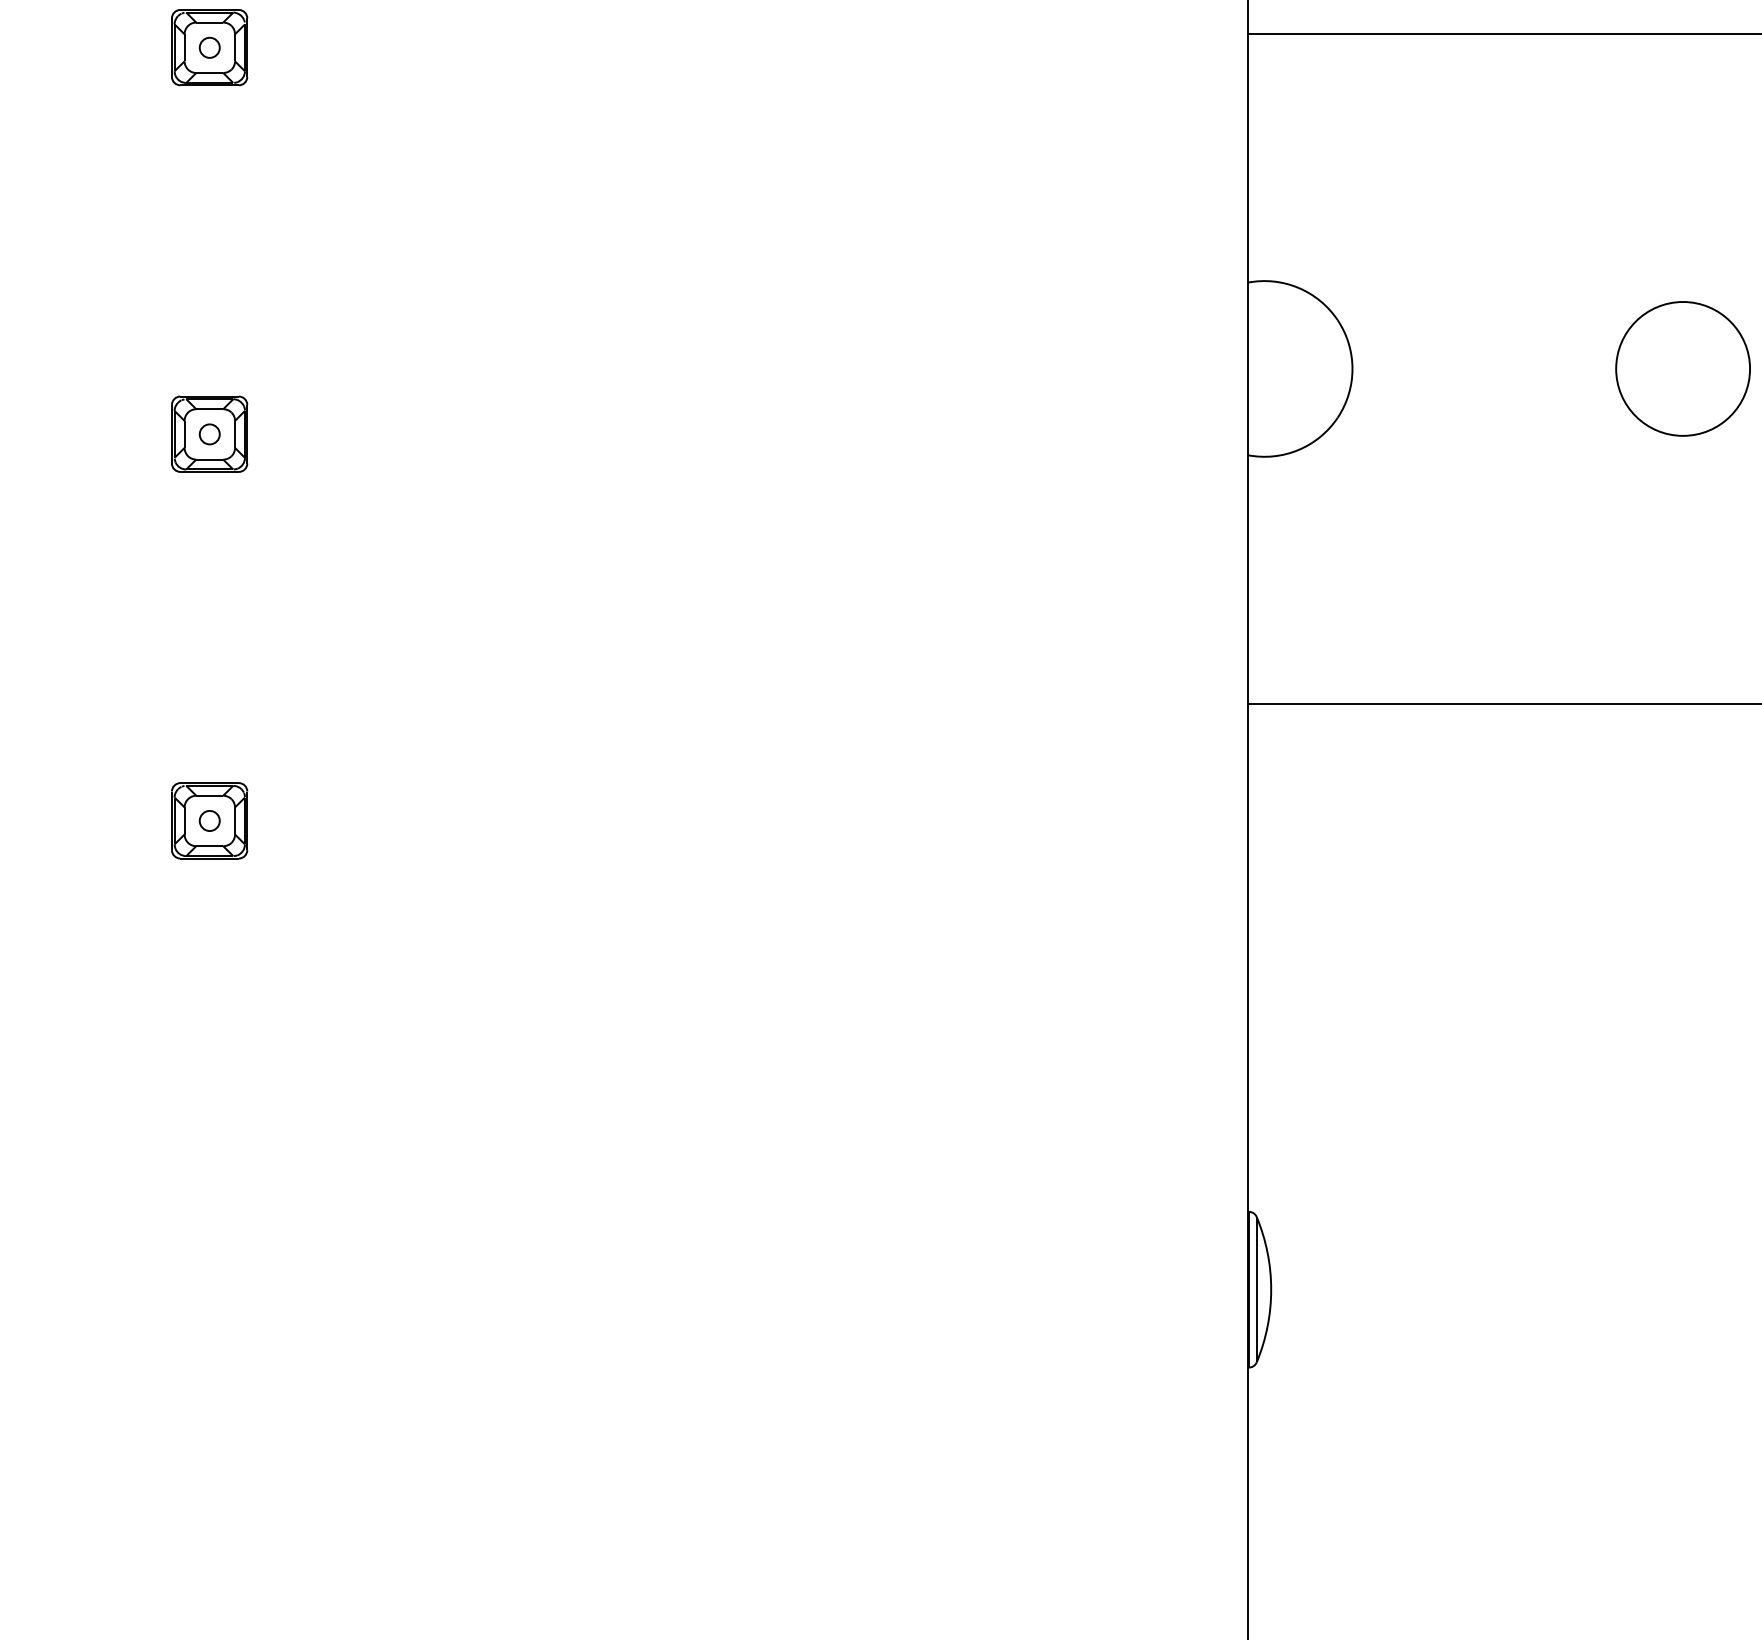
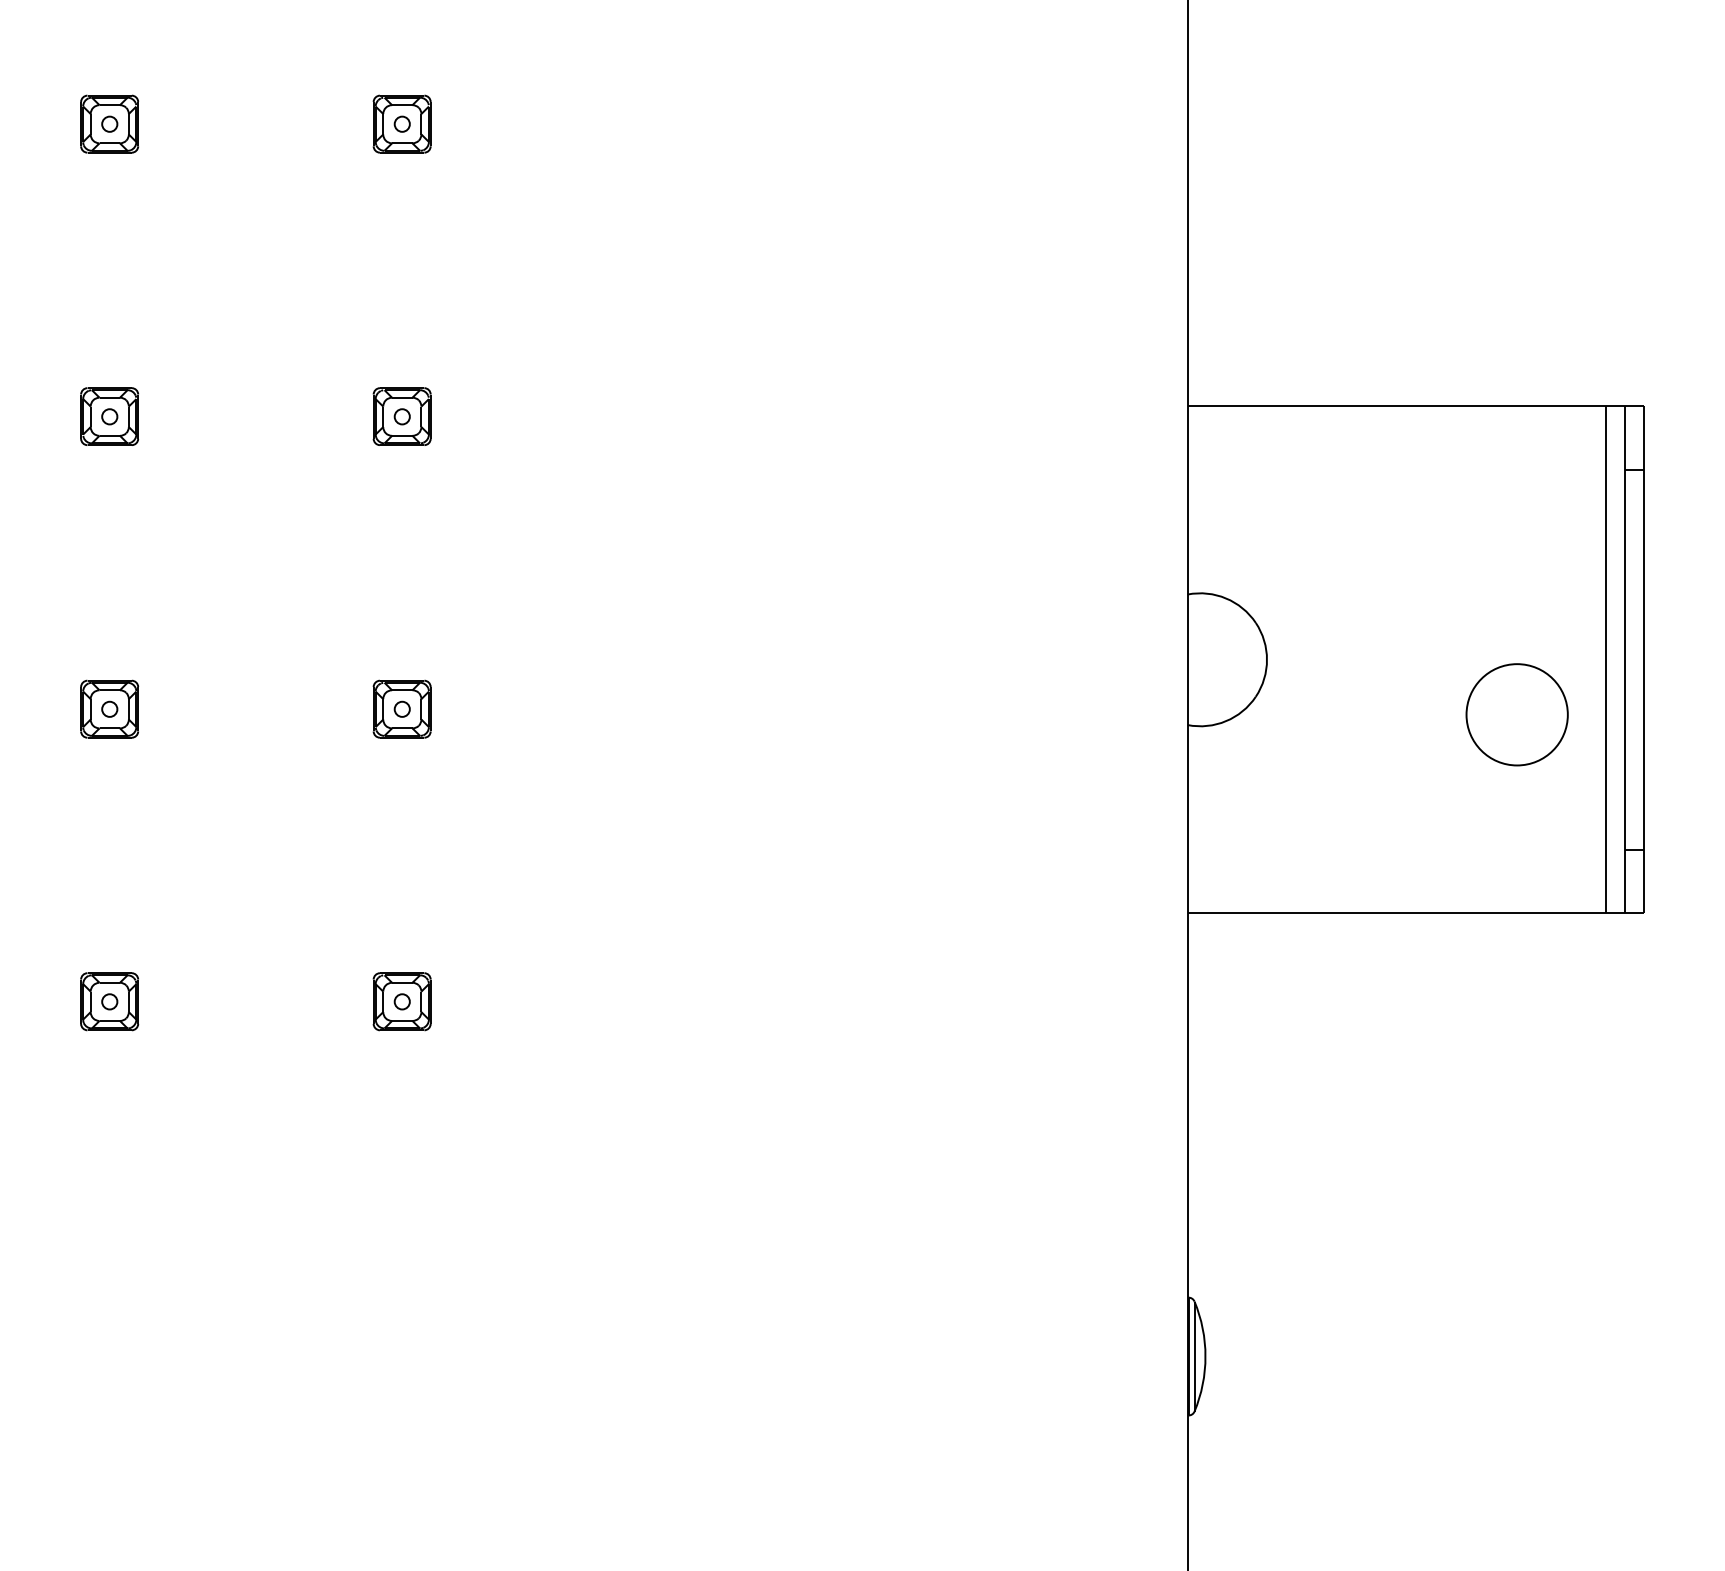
part: (1682, 368) -> (1516, 714), moved

